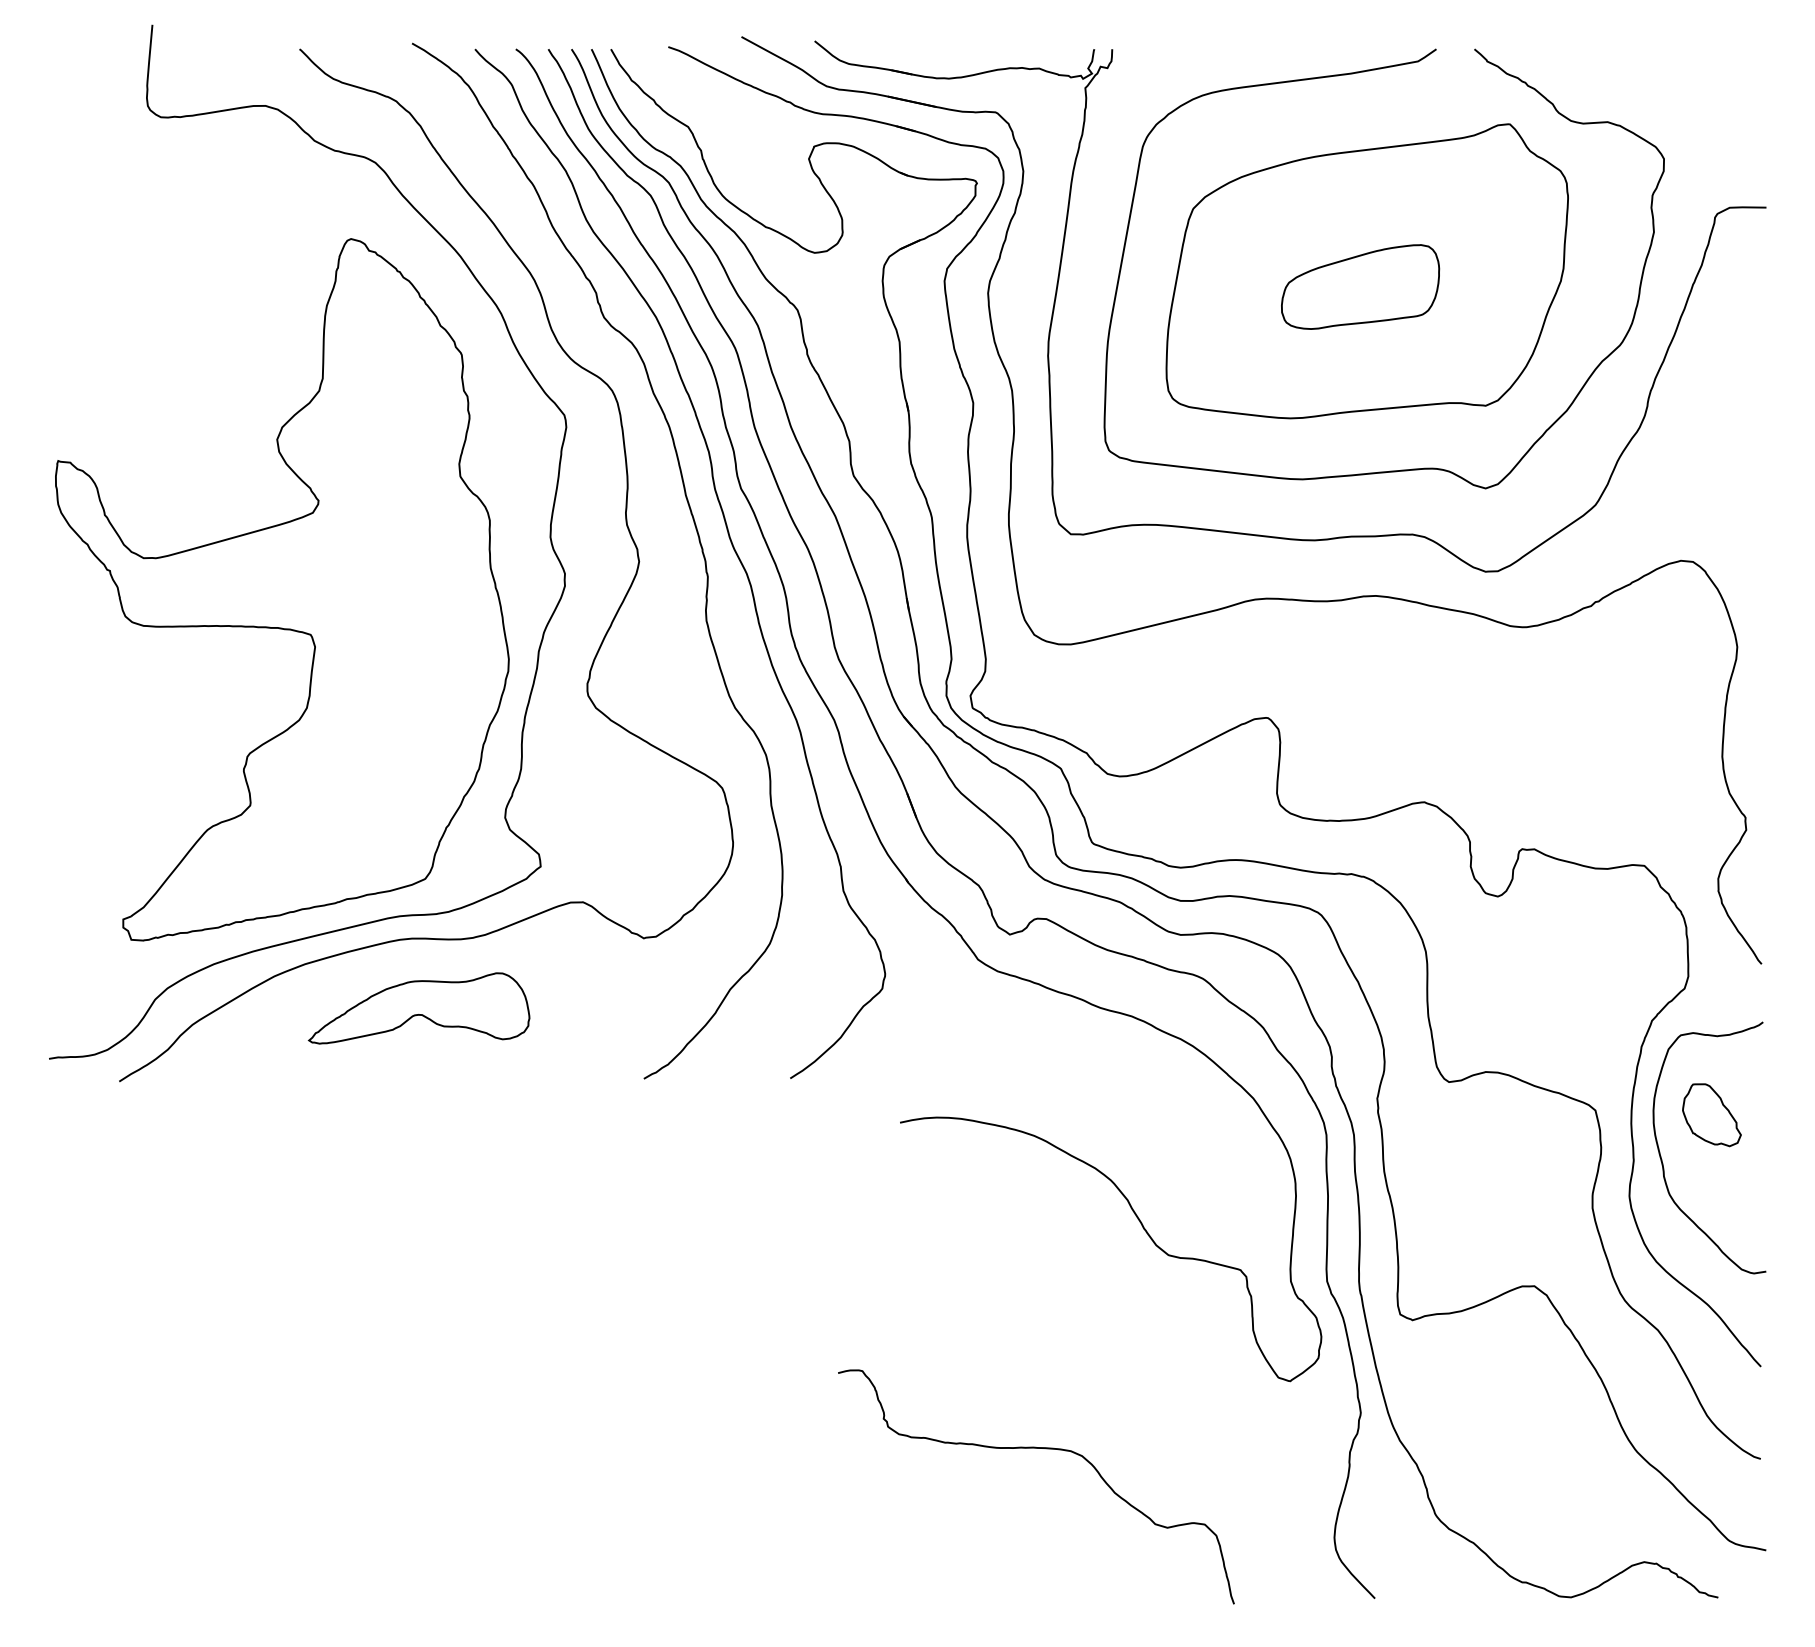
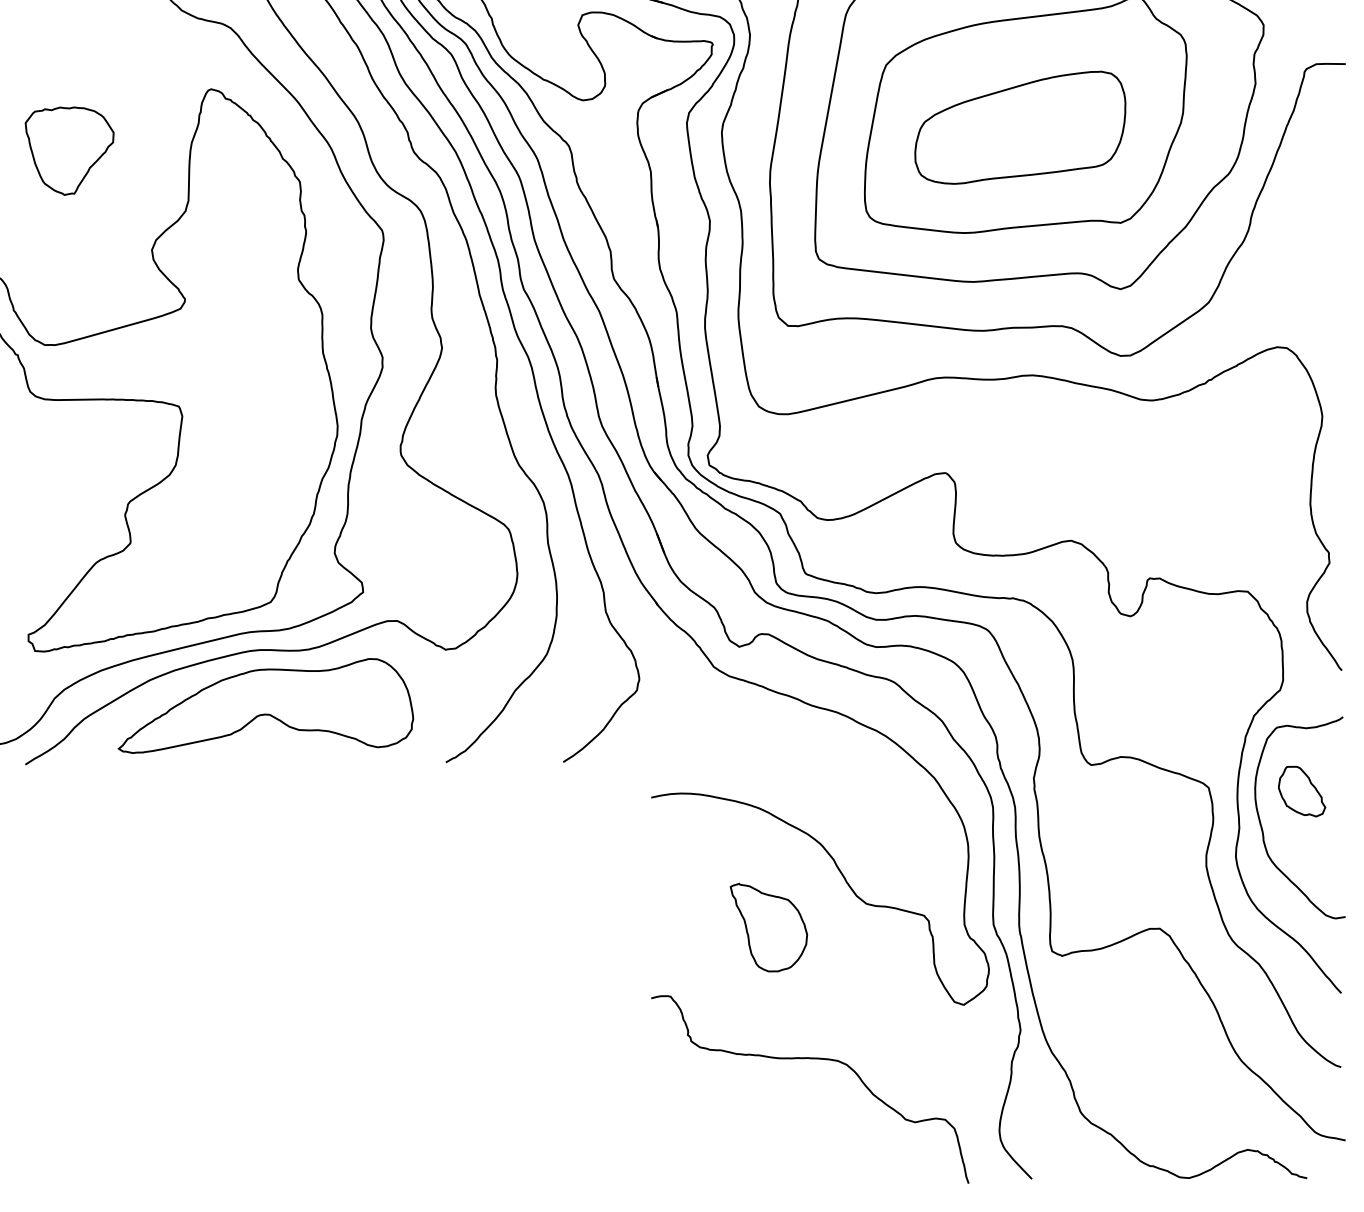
part: (1360, 286) -> (1020, 127), size x1.67
part: (174, 315) -> (69, 150), added
part: (418, 1008) -> (265, 706), size x1.67
part: (1046, 1284) -> (768, 927), added
curve: (1036, 1448) -> (810, 1058), moved

